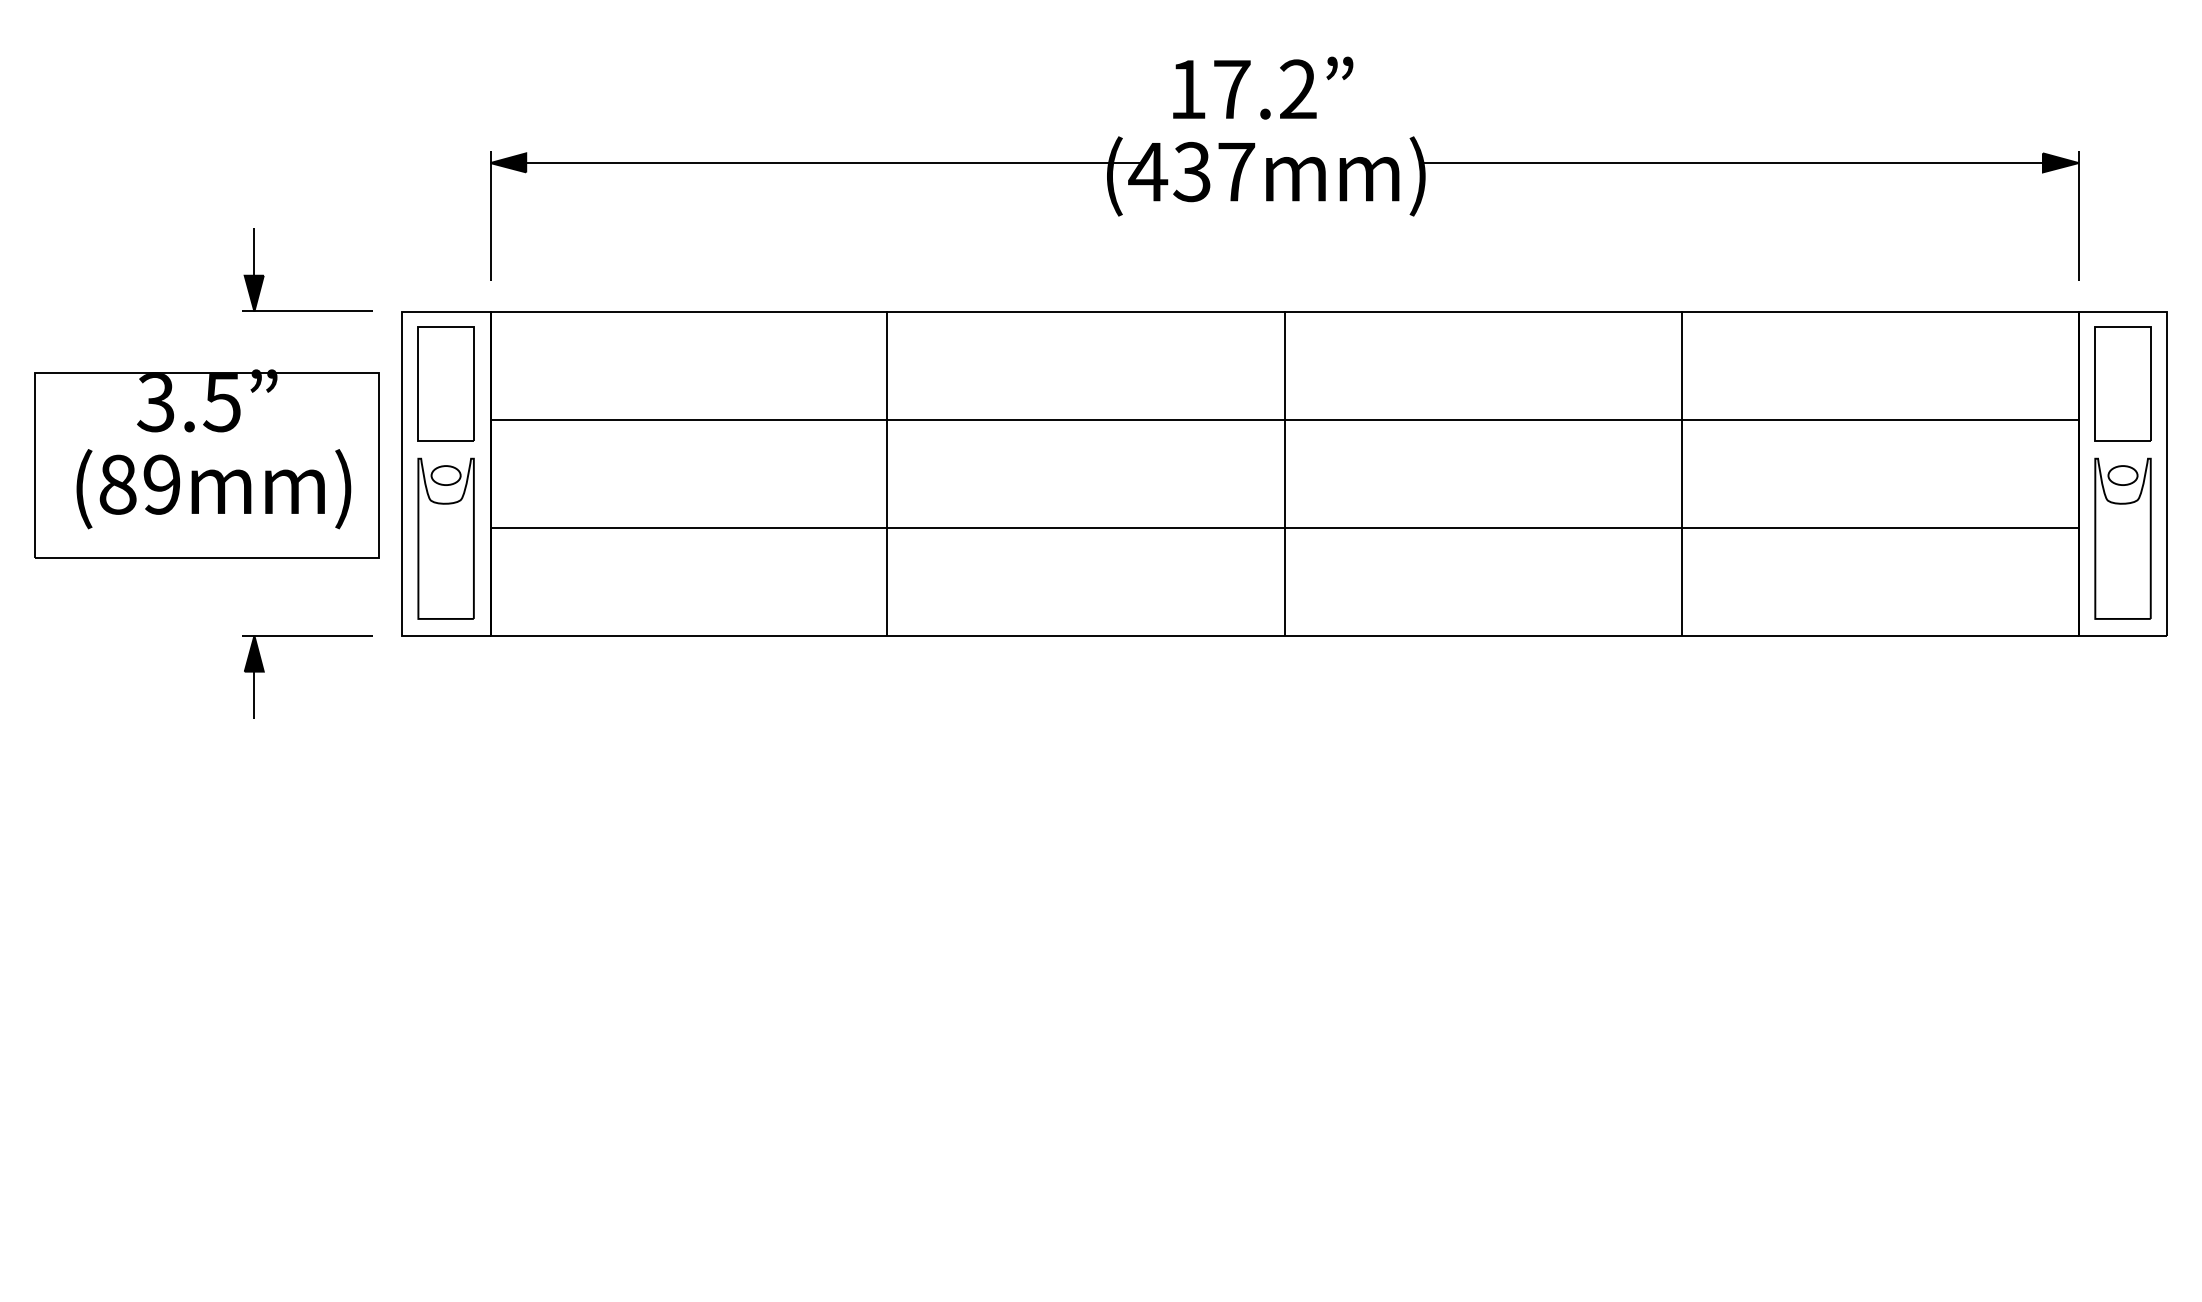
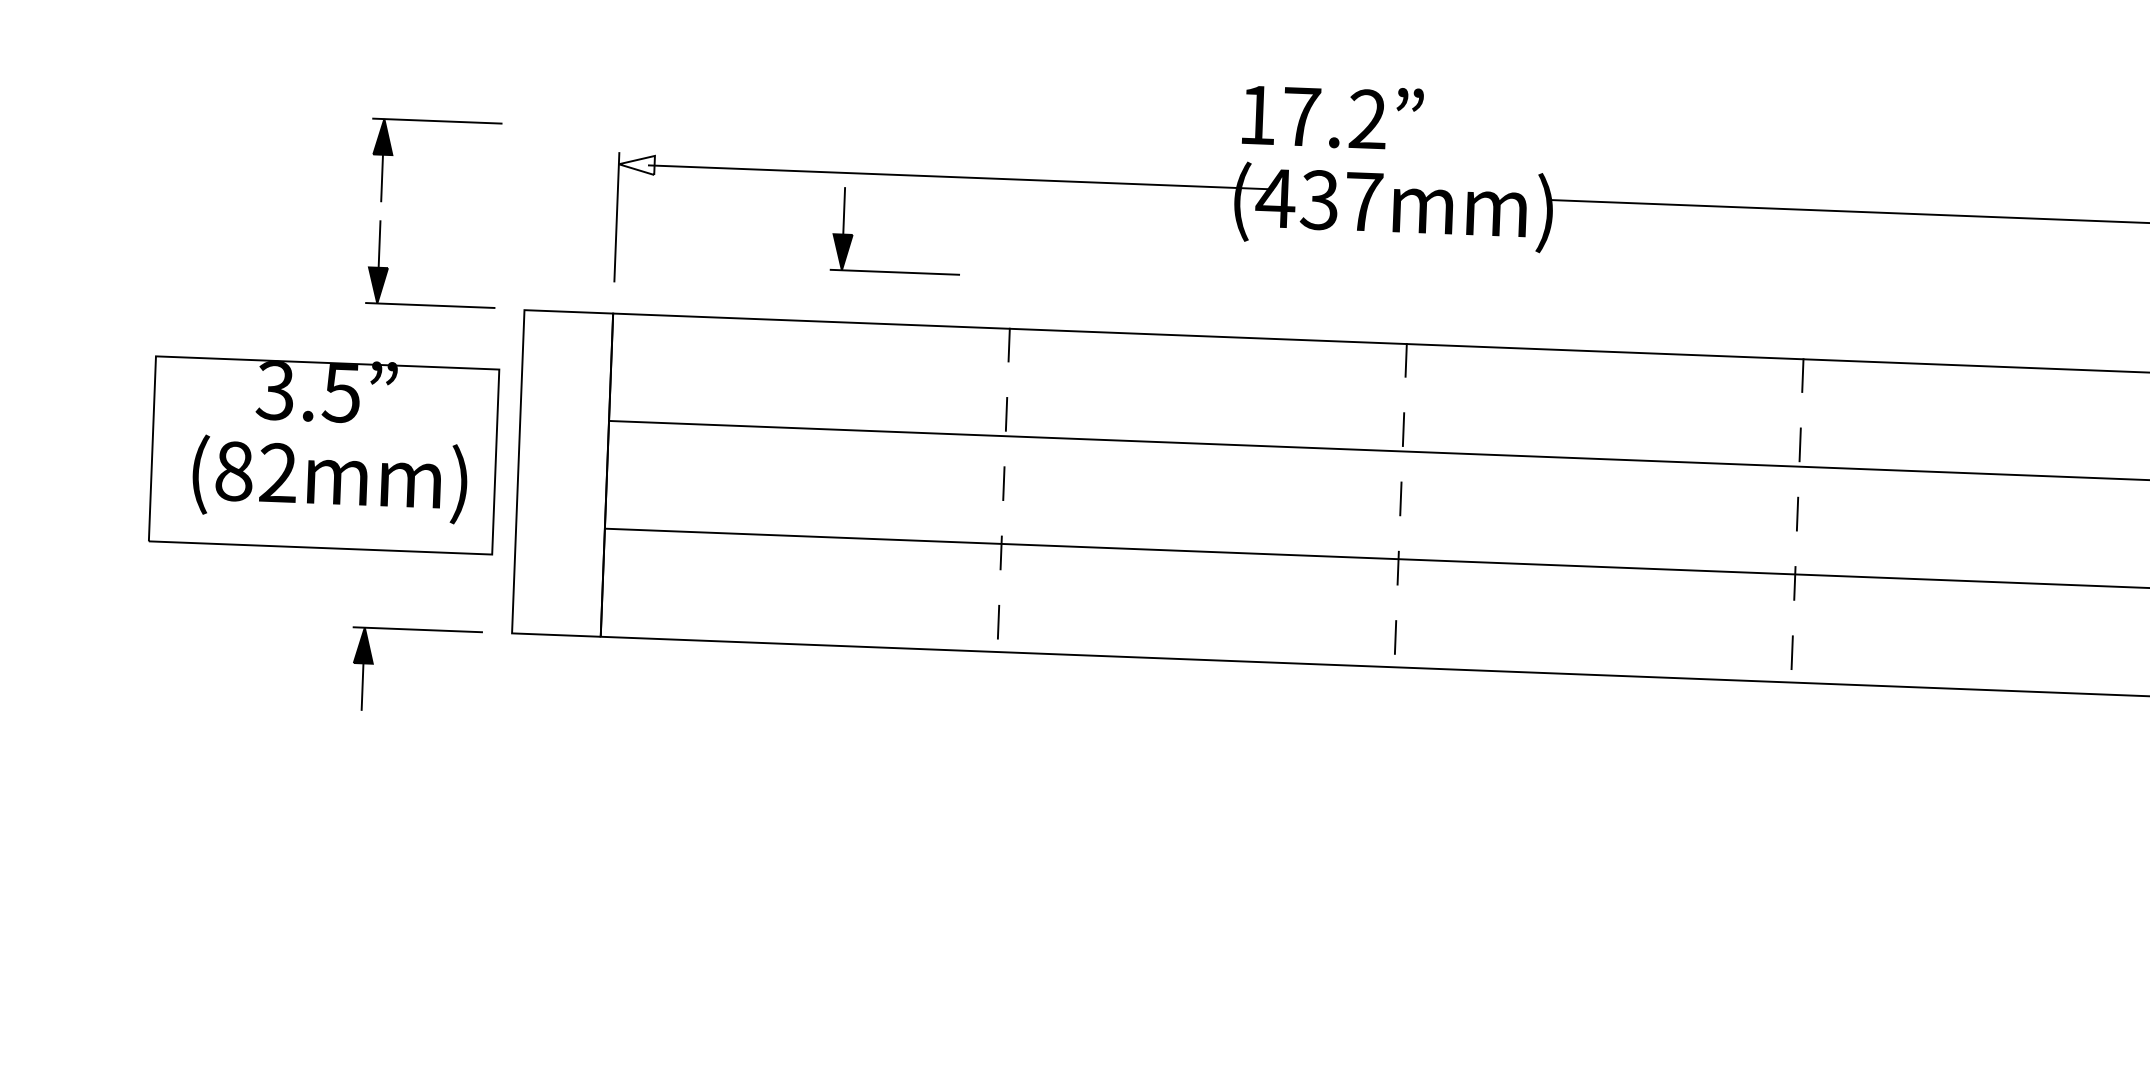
text: (1263, 87) -> (1333, 116), moved
part: (307, 127) -> (437, 121), added
fill: (508, 162) -> (636, 164), removed
part: (770, 259) -> (894, 271), added
part: (445, 472) -> (562, 471), removed
line: (887, 474) -> (1003, 490), solid -> dashed
line: (1284, 474) -> (1400, 505), solid -> dashed
line: (1681, 474) -> (1797, 521), solid -> dashed
text: (161, 484) -> (277, 472), (89mm) -> (82mm)

